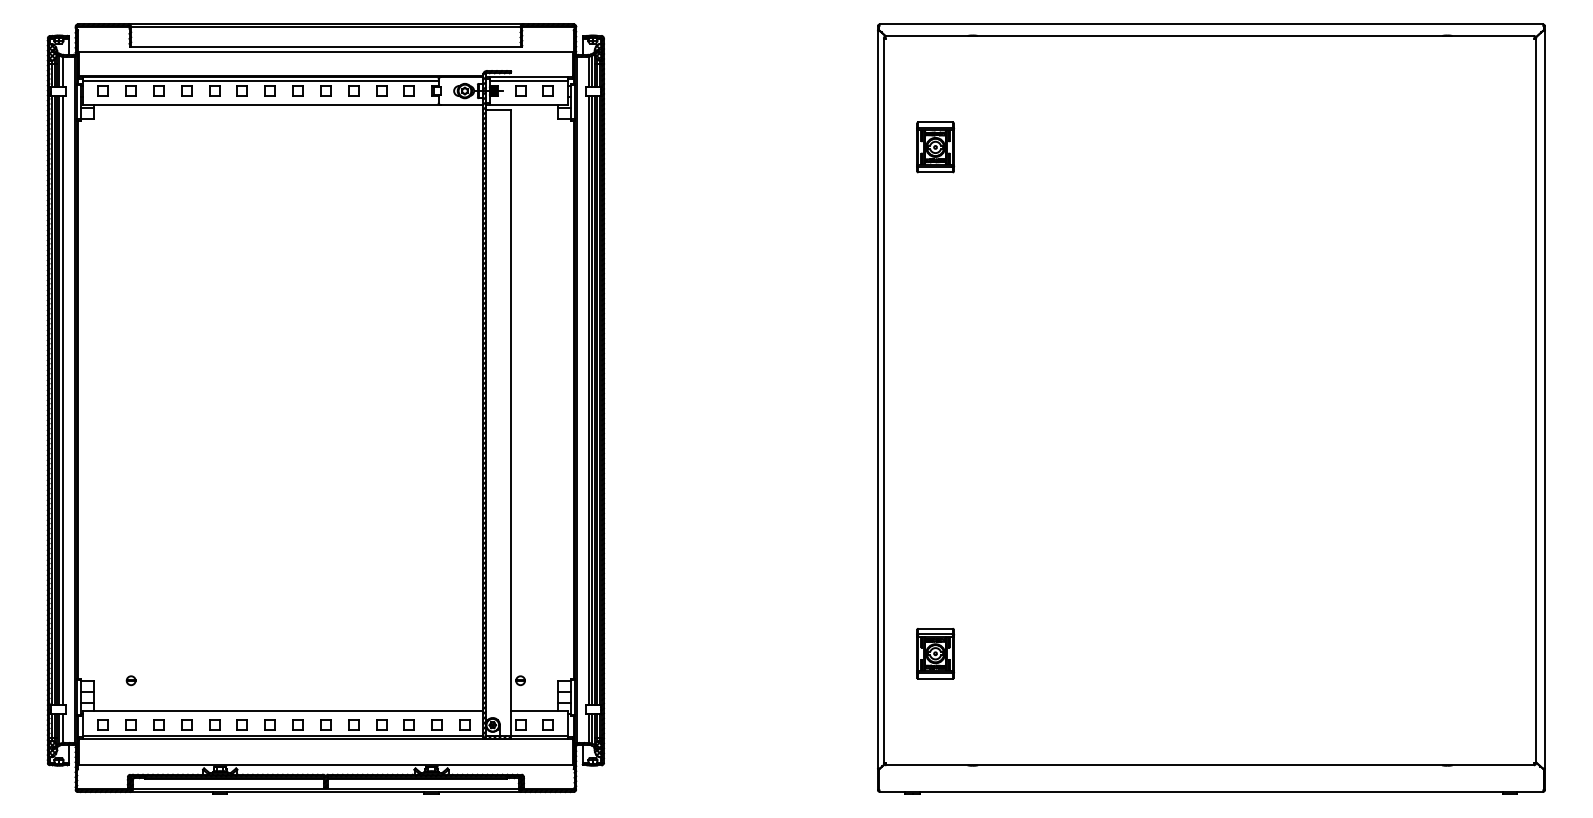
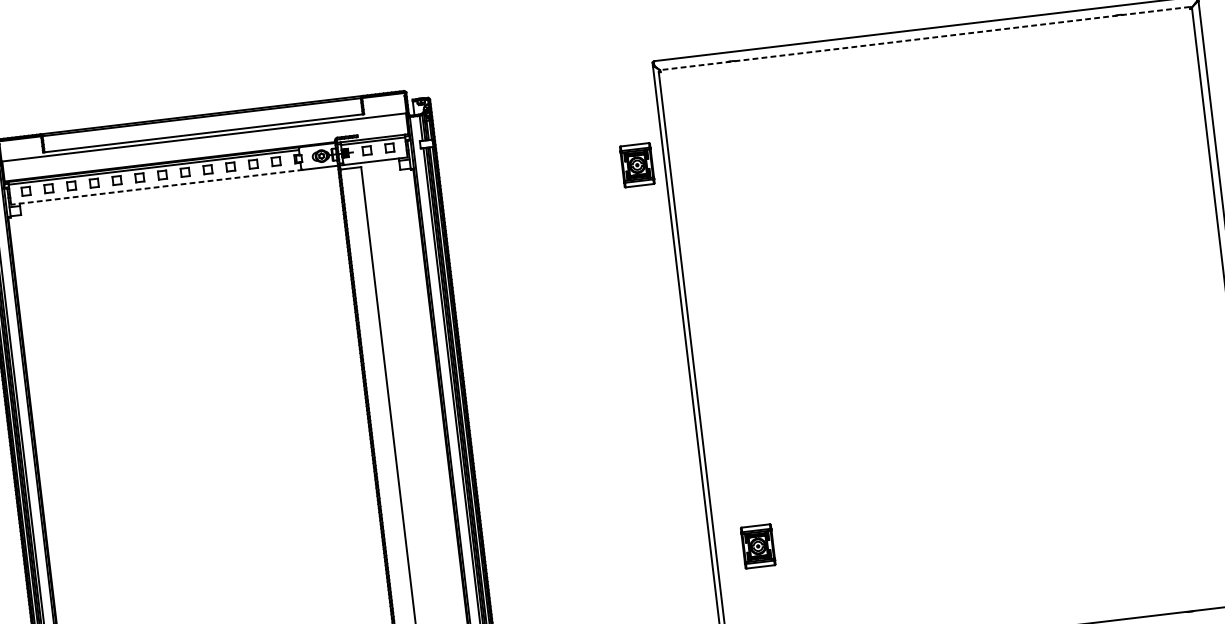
line: (1210, 36) -> (925, 38), solid -> dashed
line: (262, 104) -> (157, 186), solid -> dashed
part: (935, 147) -> (637, 165), moved
part: (935, 653) -> (758, 546), moved

